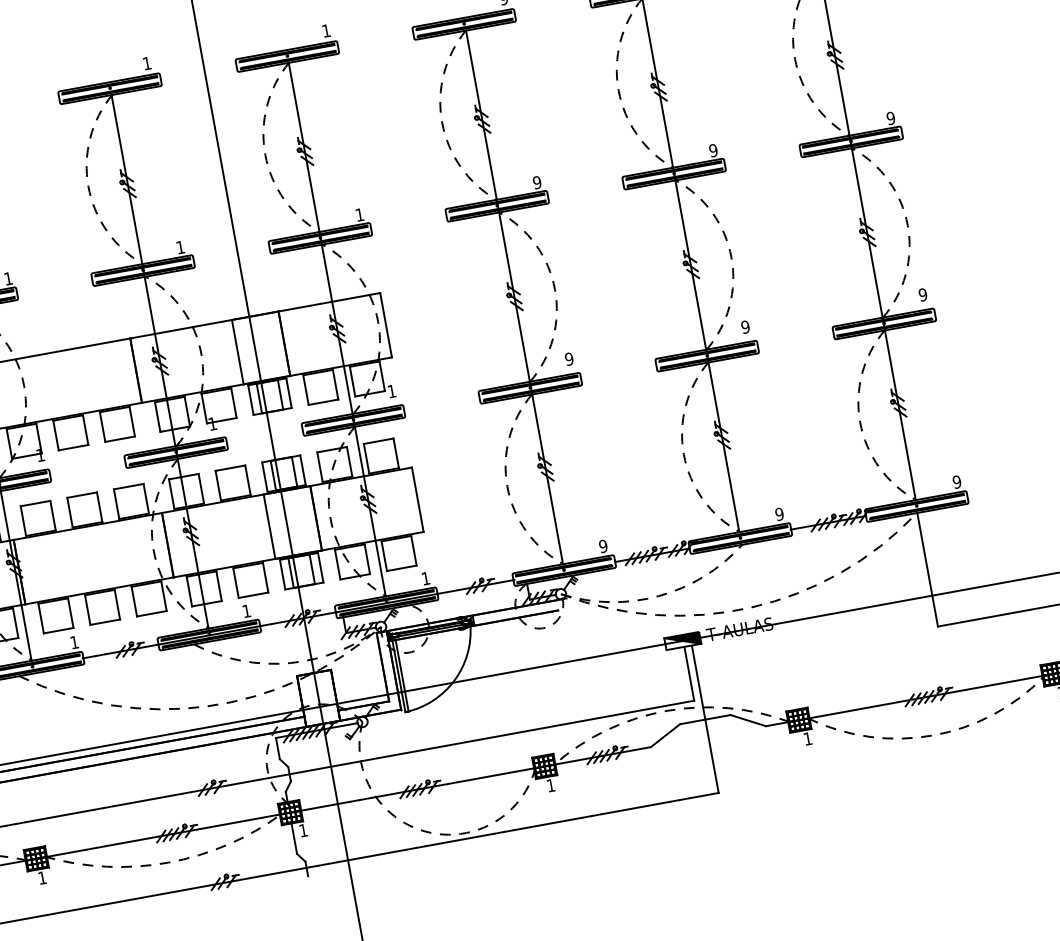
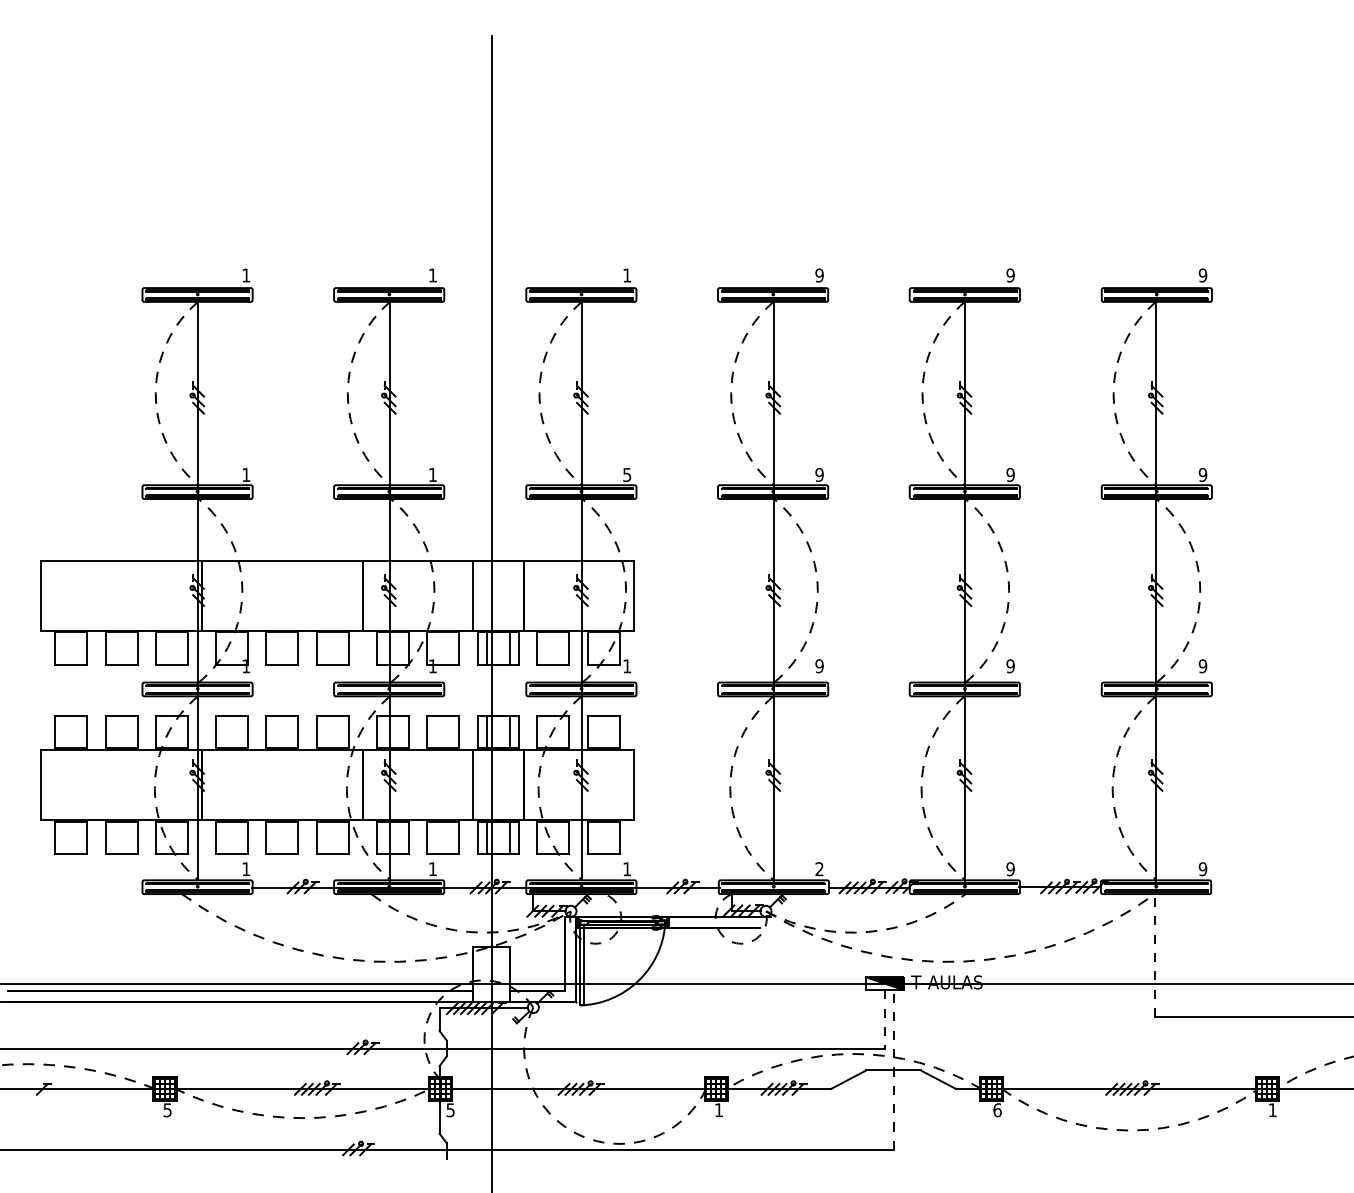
text: (360, 215) -> (627, 475), 1 -> 5
text: (603, 546) -> (819, 869), 9 -> 2
line: (927, 569) -> (1155, 955), solid -> dashed
line: (689, 673) -> (885, 1019), solid -> dashed
line: (705, 719) -> (893, 1070), solid -> dashed
text: (807, 739) -> (997, 1110), 1 -> 6
text: (303, 830) -> (450, 1110), 1 -> 5
text: (42, 878) -> (167, 1110), 1 -> 5

